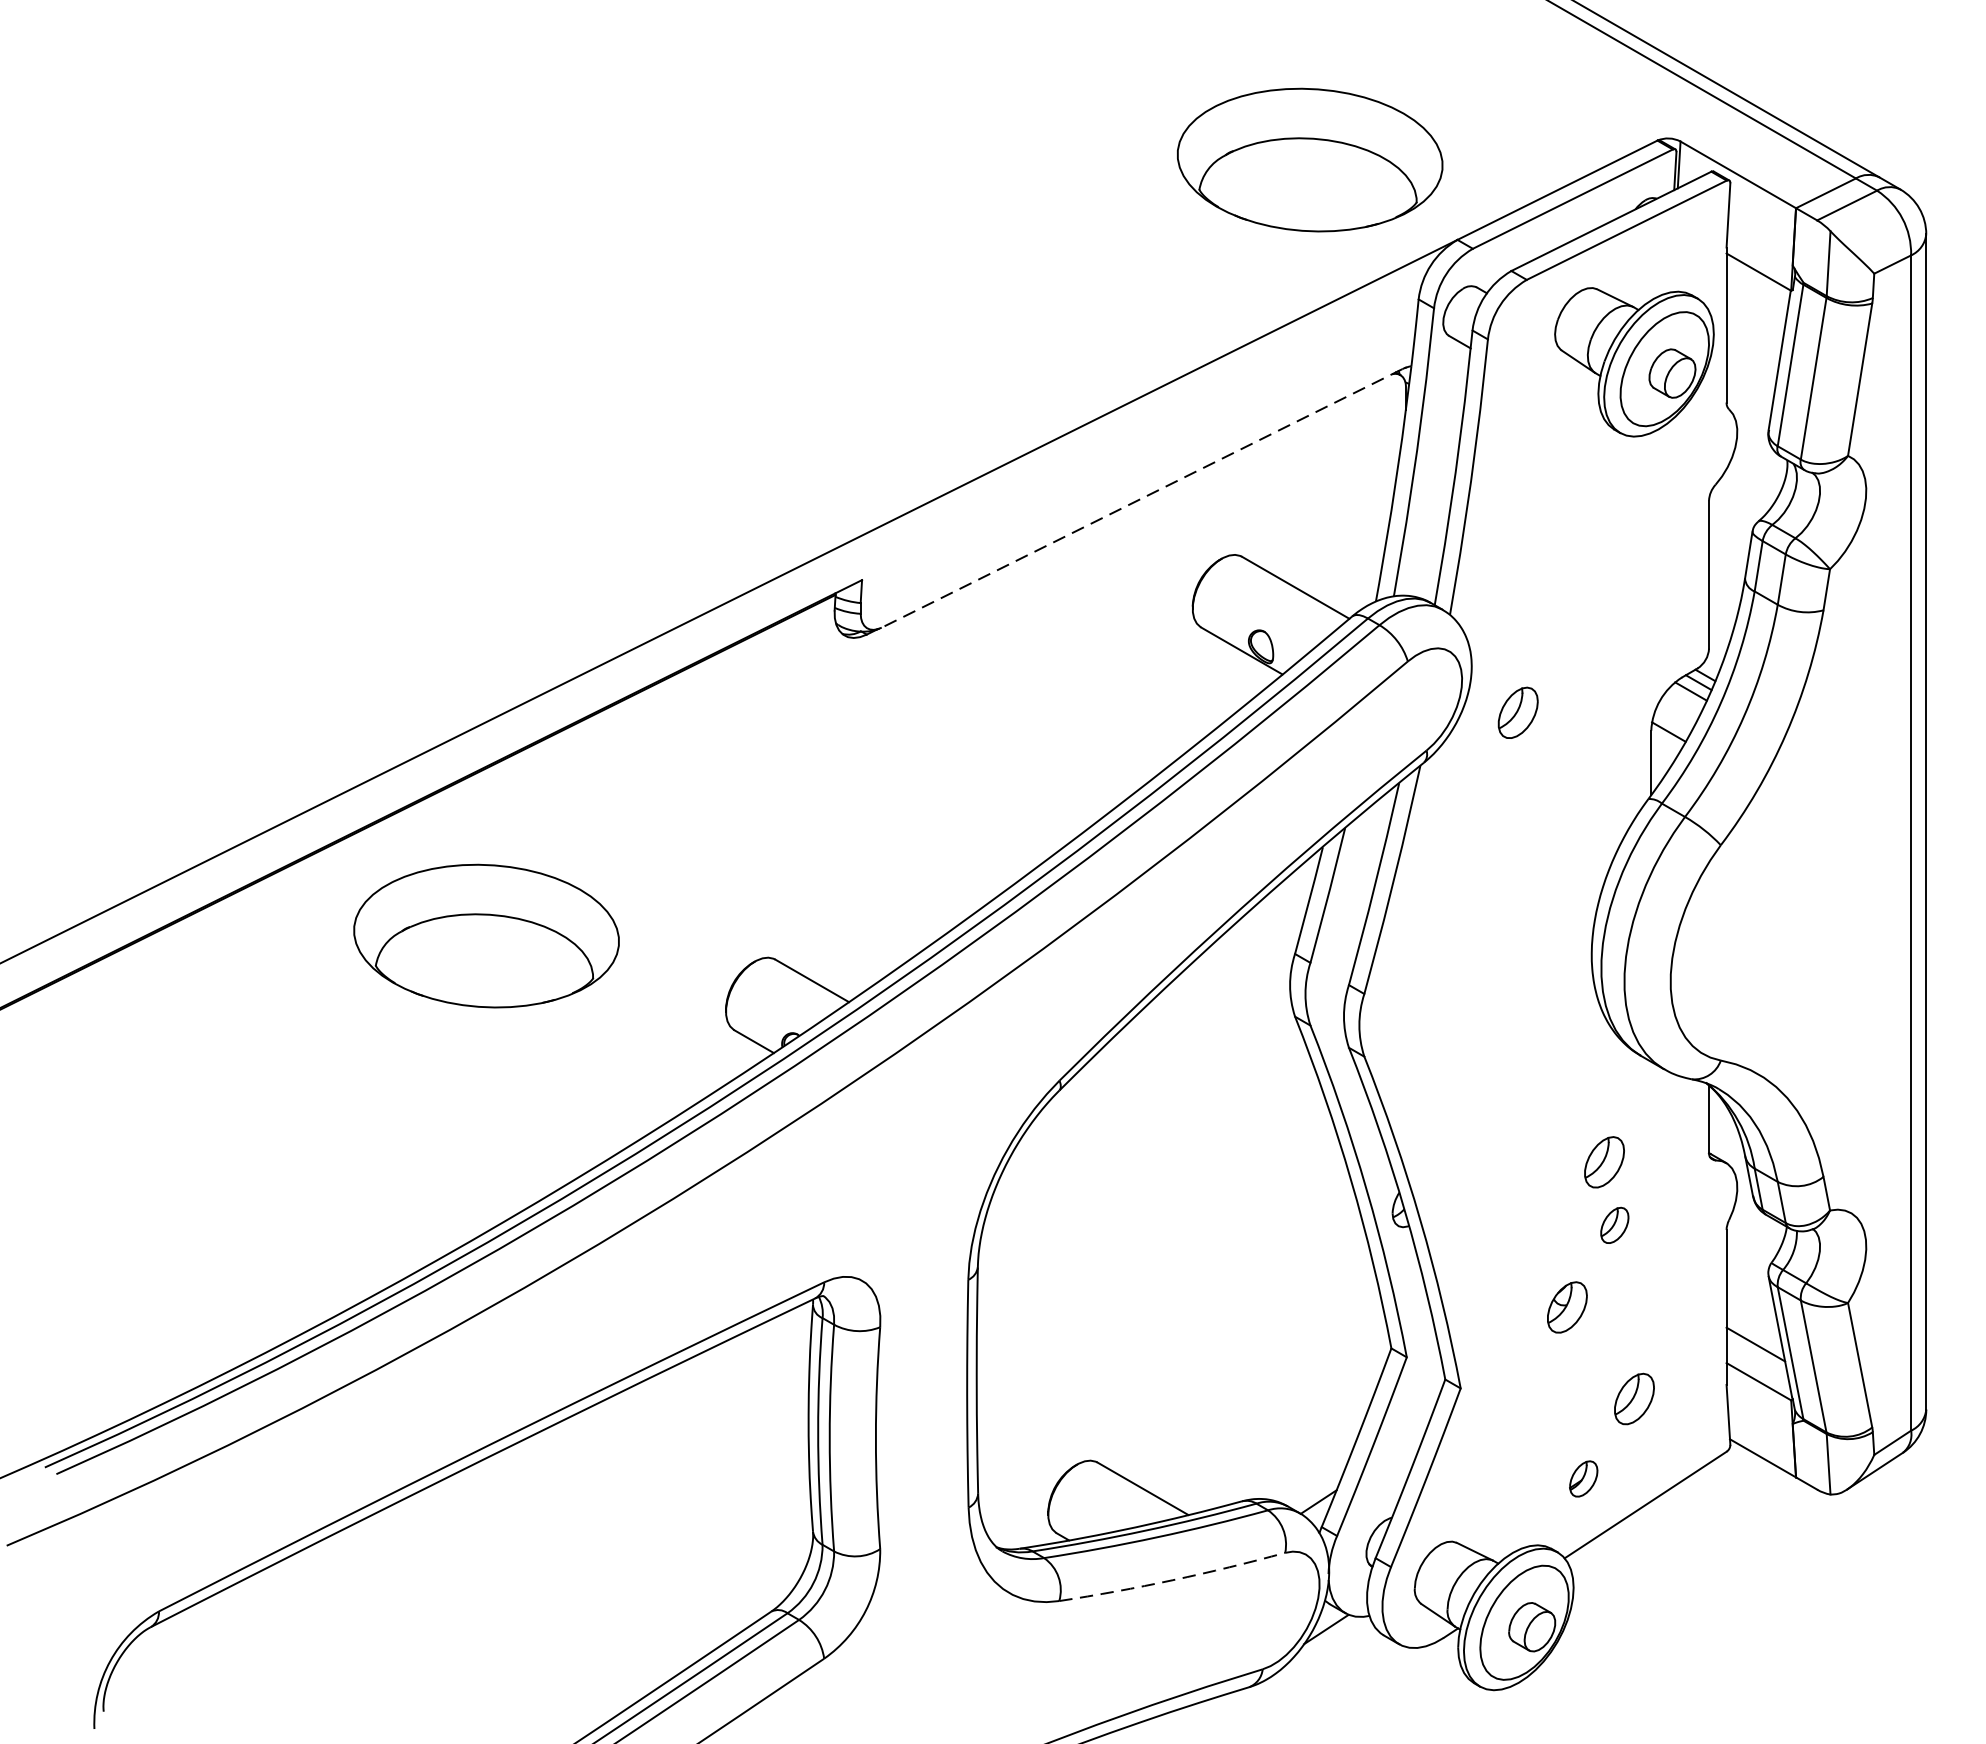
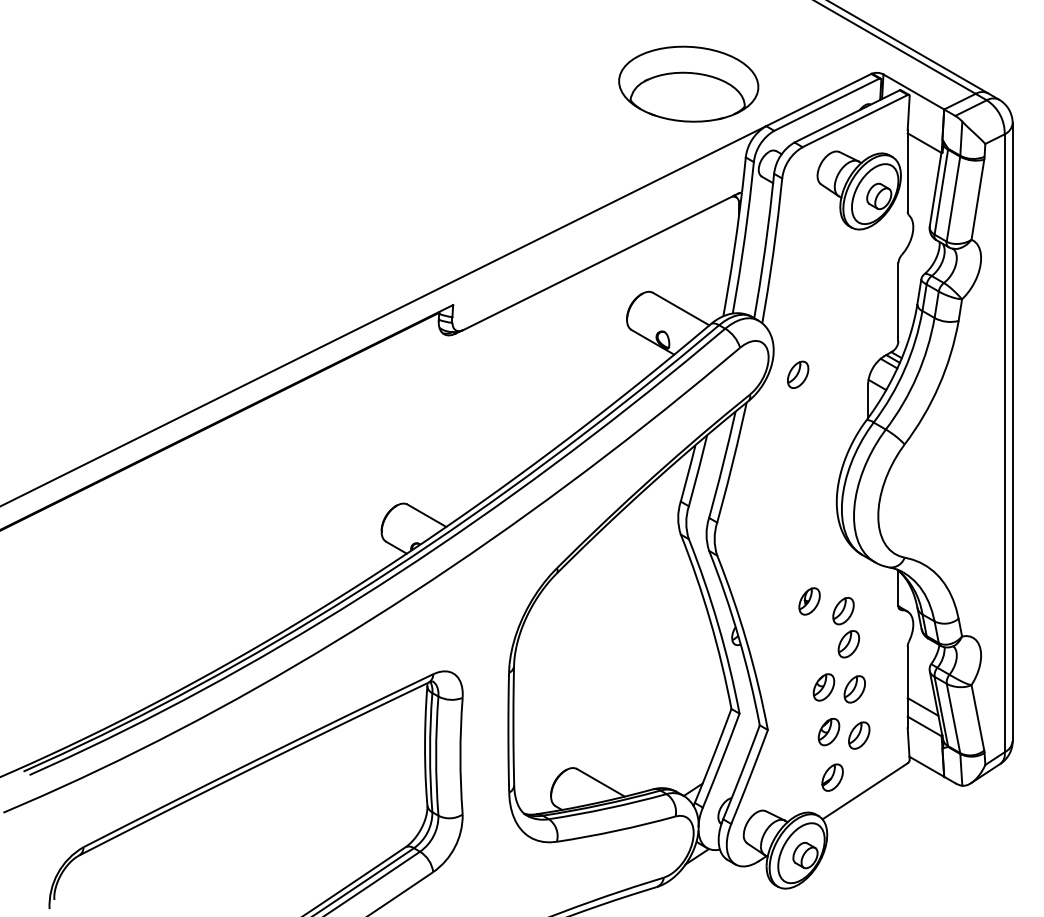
line: (1142, 499) -> (600, 262), dashed -> solid
part: (486, 934) -> (255, 491), removed
part: (1539, 1143) -> (809, 601), added
part: (1614, 1225) -> (848, 644), size x1.43
part: (1625, 1311) -> (854, 689), added
part: (1575, 1391) -> (828, 731), added
part: (1583, 1478) -> (832, 777), size x1.43
arc: (1172, 1579) -> (616, 830), dashed -> solid

